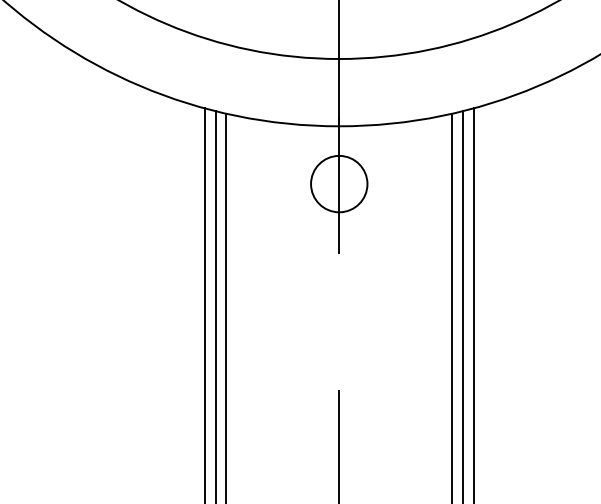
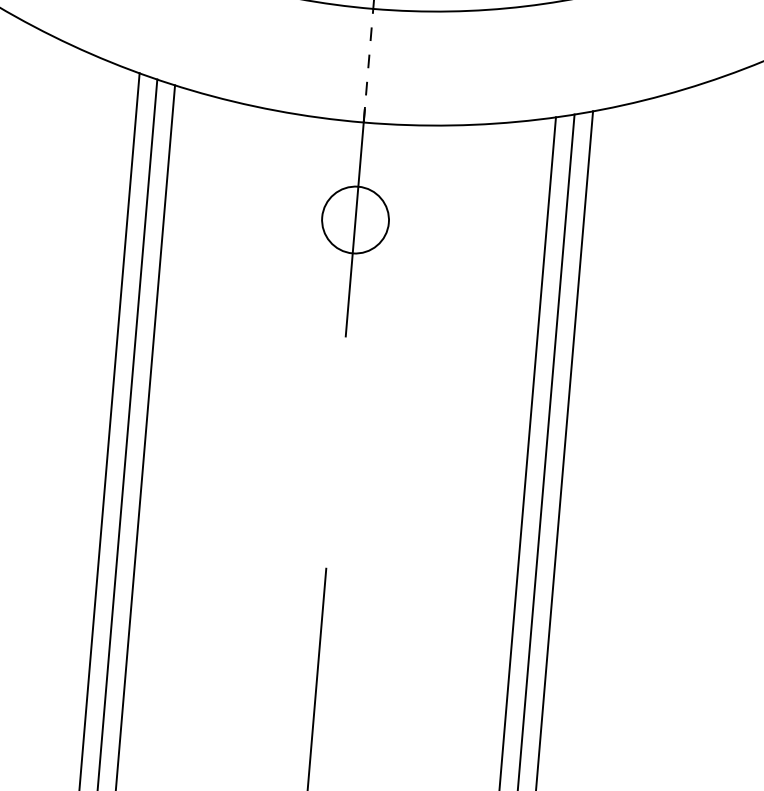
line: (339, 92) -> (368, 65), solid -> dashed
circle: (339, 183) -> (356, 219), size x0.7

